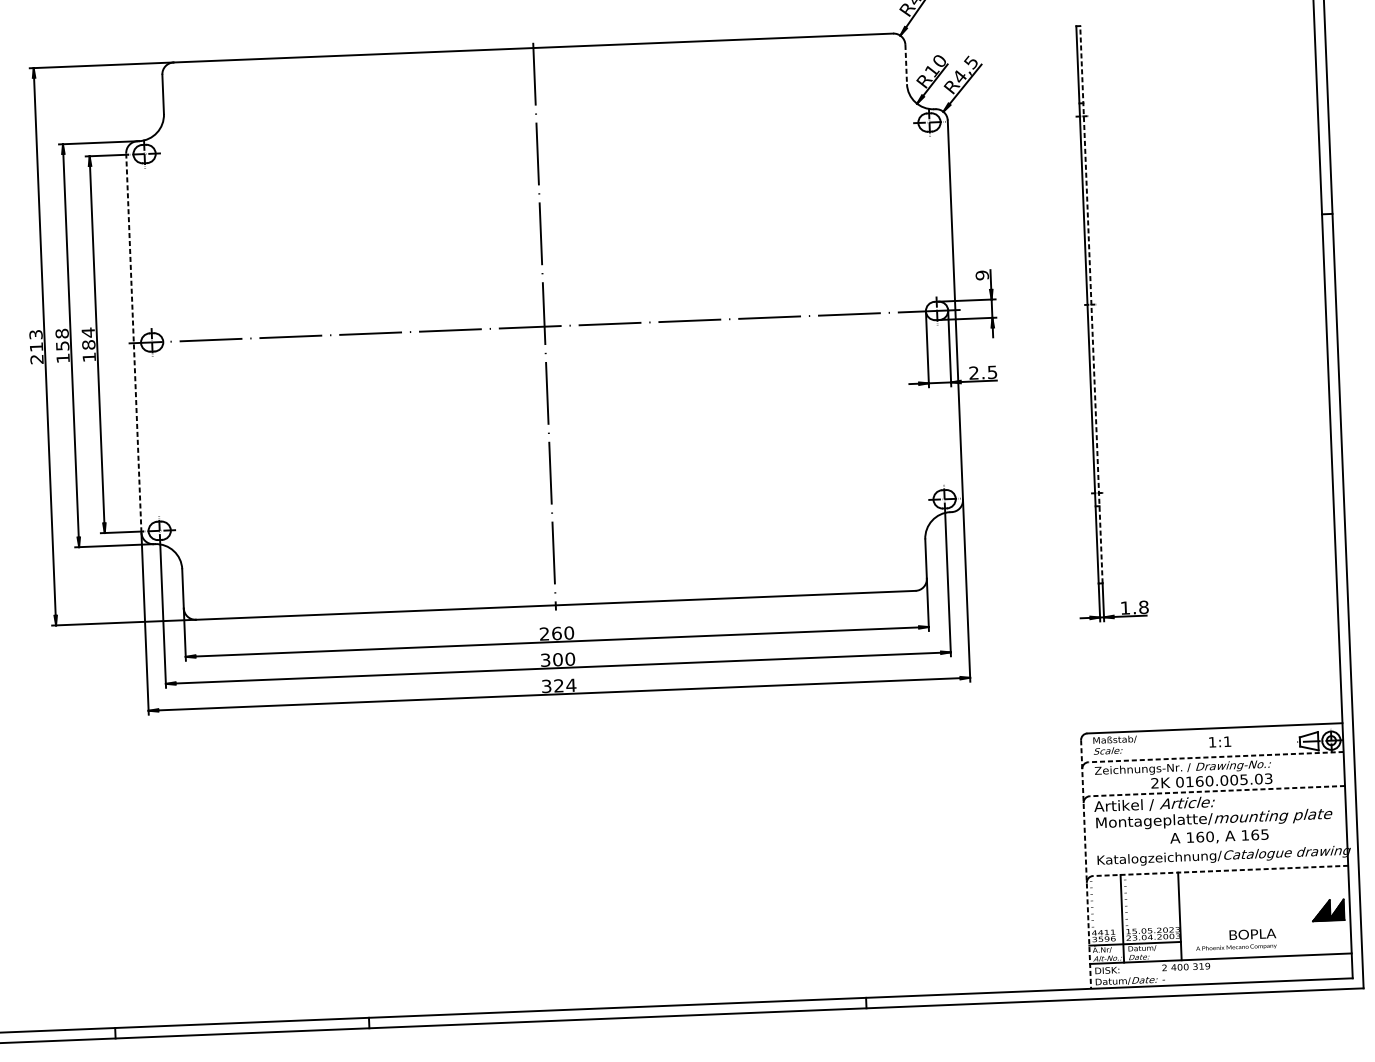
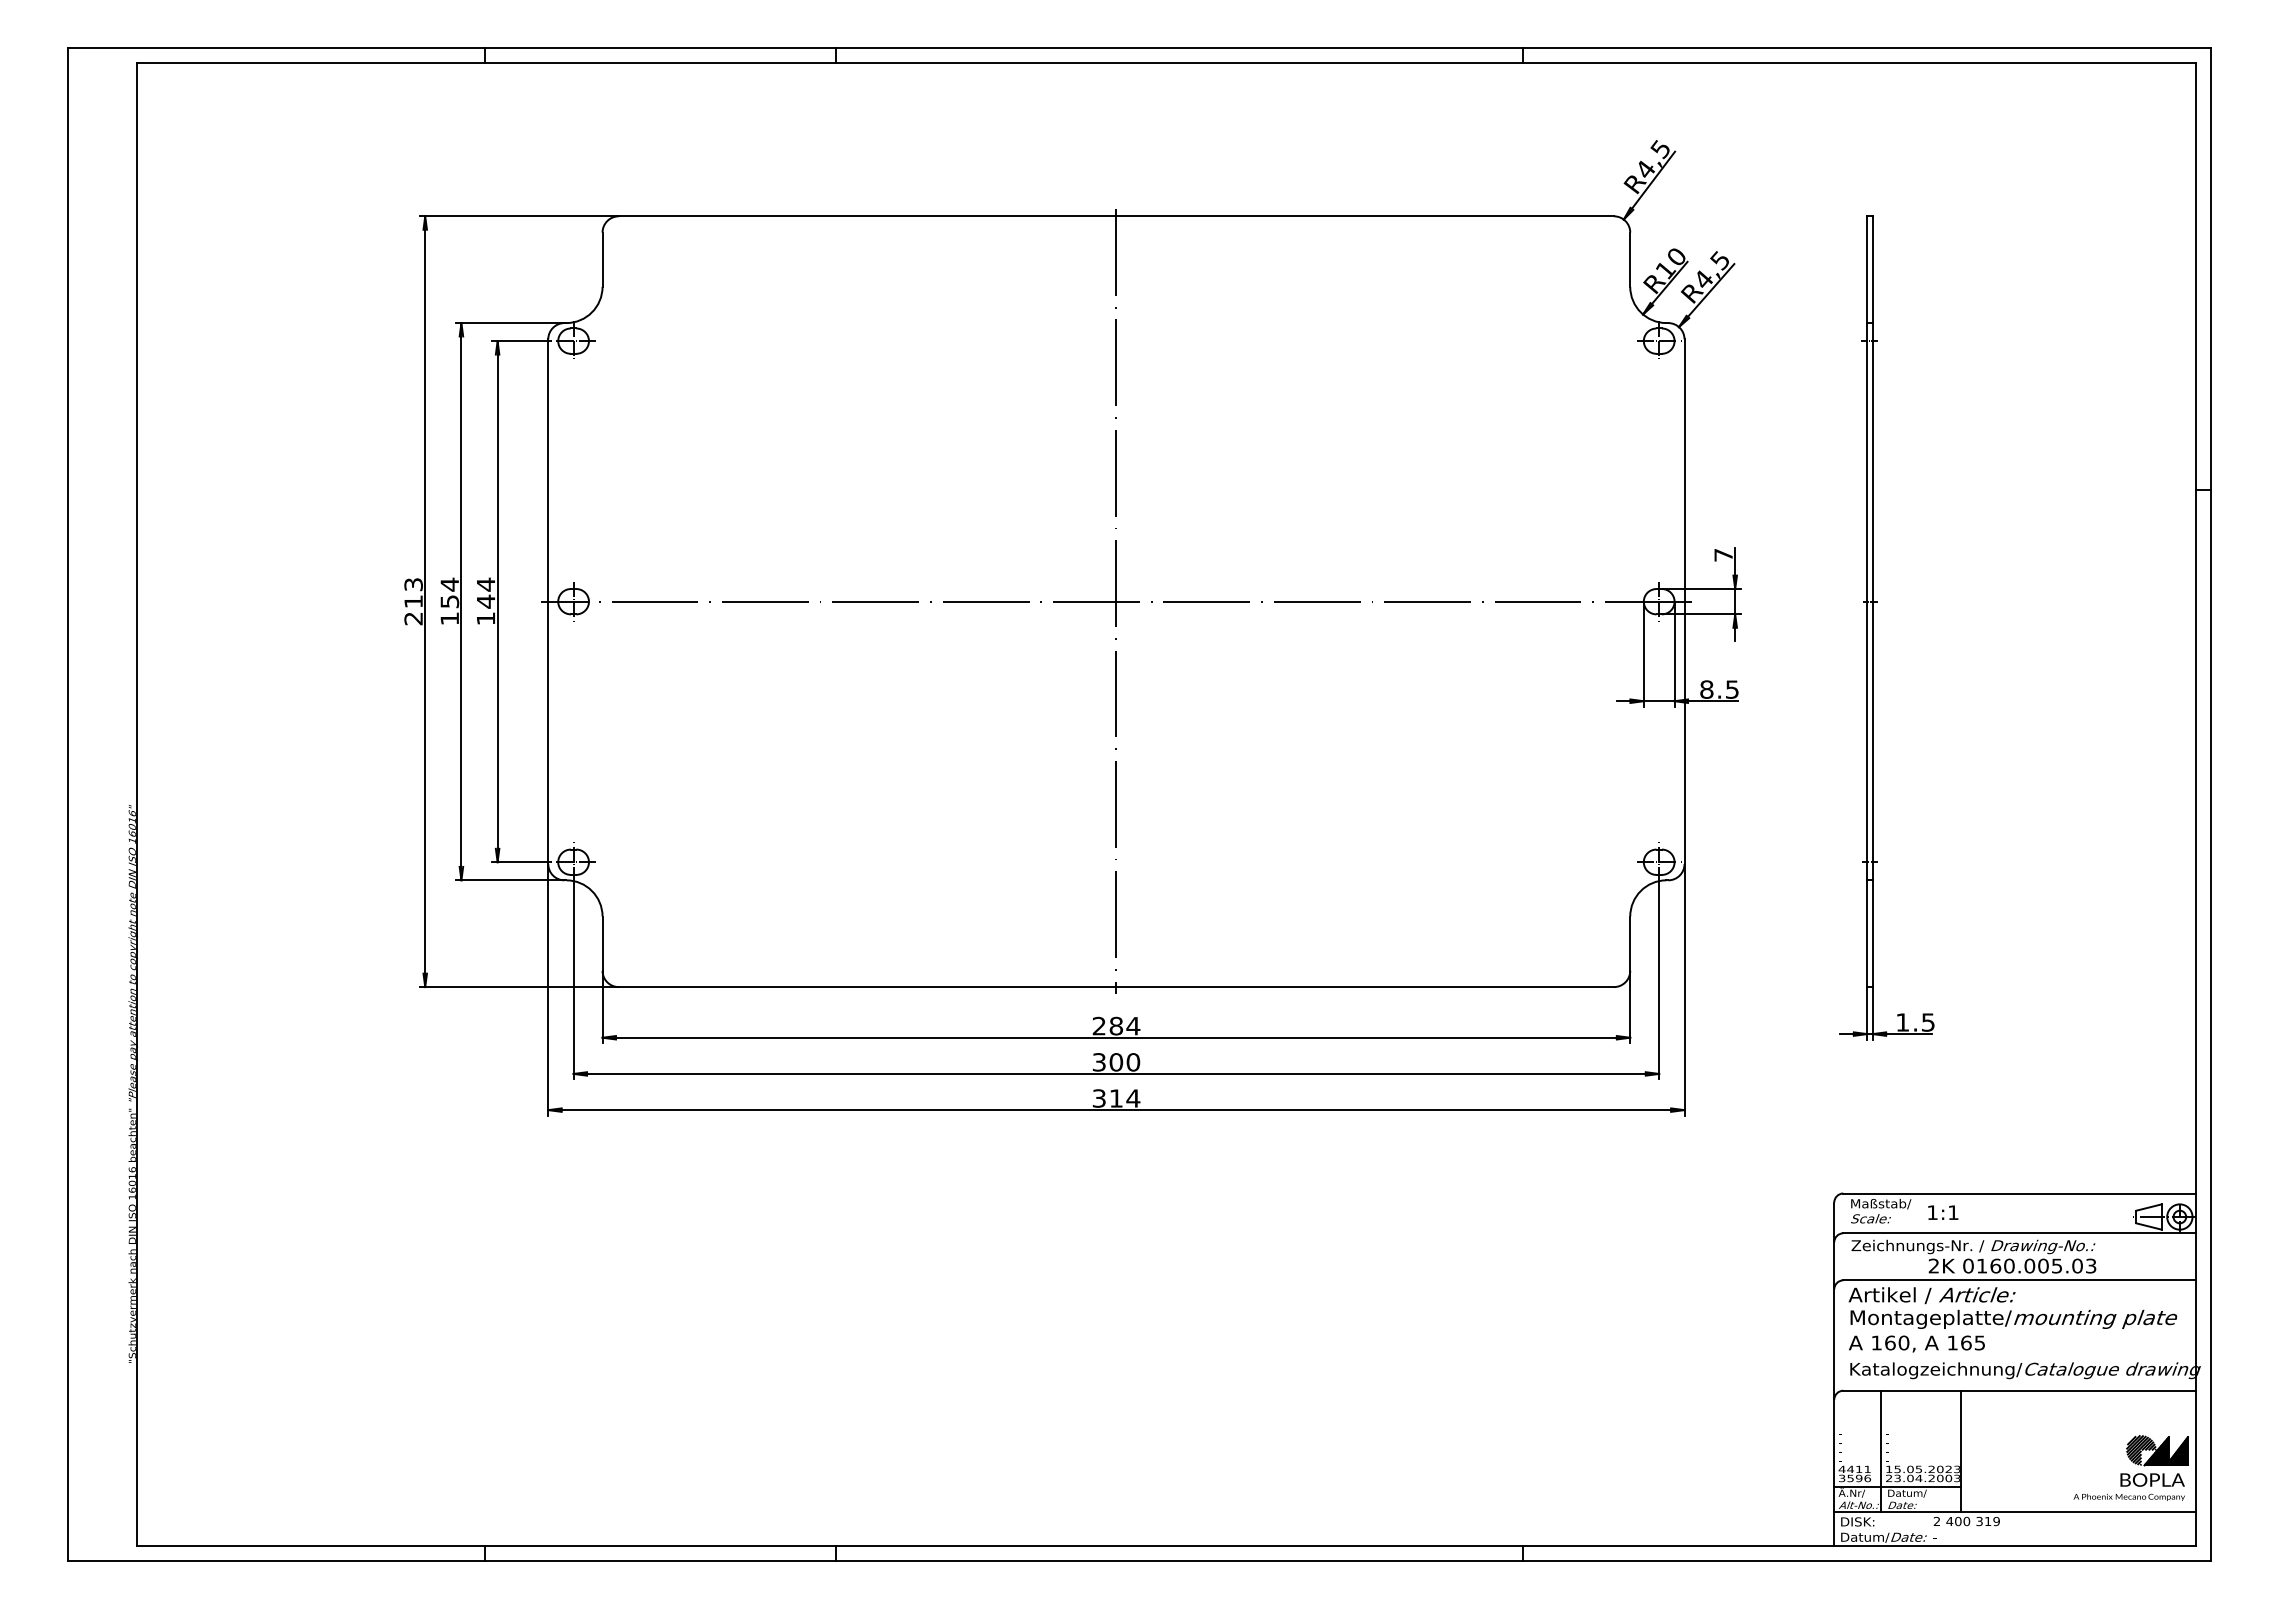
line: (906, 65) -> (1630, 260), dashed -> solid
text: (982, 274) -> (1723, 554), 9 -> 7
line: (1091, 304) -> (1872, 601), dashed -> solid
text: (61, 333) -> (449, 584), 158 -> 154
line: (134, 343) -> (548, 602), dashed -> solid
text: (88, 344) -> (485, 601), 184 -> 144
text: (973, 373) -> (1706, 689), 2.5 -> 8.5
text: (1143, 607) -> (1928, 1022), 1.8 -> 1.5
text: (562, 632) -> (1124, 1025), 260 -> 284
text: (558, 685) -> (1115, 1098), 324 -> 314
text: (1220, 741) -> (1943, 1212), moved
line: (1215, 757) -> (2019, 1233), dashed -> solid
line: (1217, 791) -> (2019, 1280), dashed -> solid
text: (1219, 836) -> (1916, 1343), moved
line: (1086, 864) -> (1834, 1374), dashed -> solid
line: (1220, 870) -> (2019, 1390), dashed -> solid
hatch: (1310, 910) -> (2141, 1450), added
text: (1235, 939) -> (2128, 1486), moved

